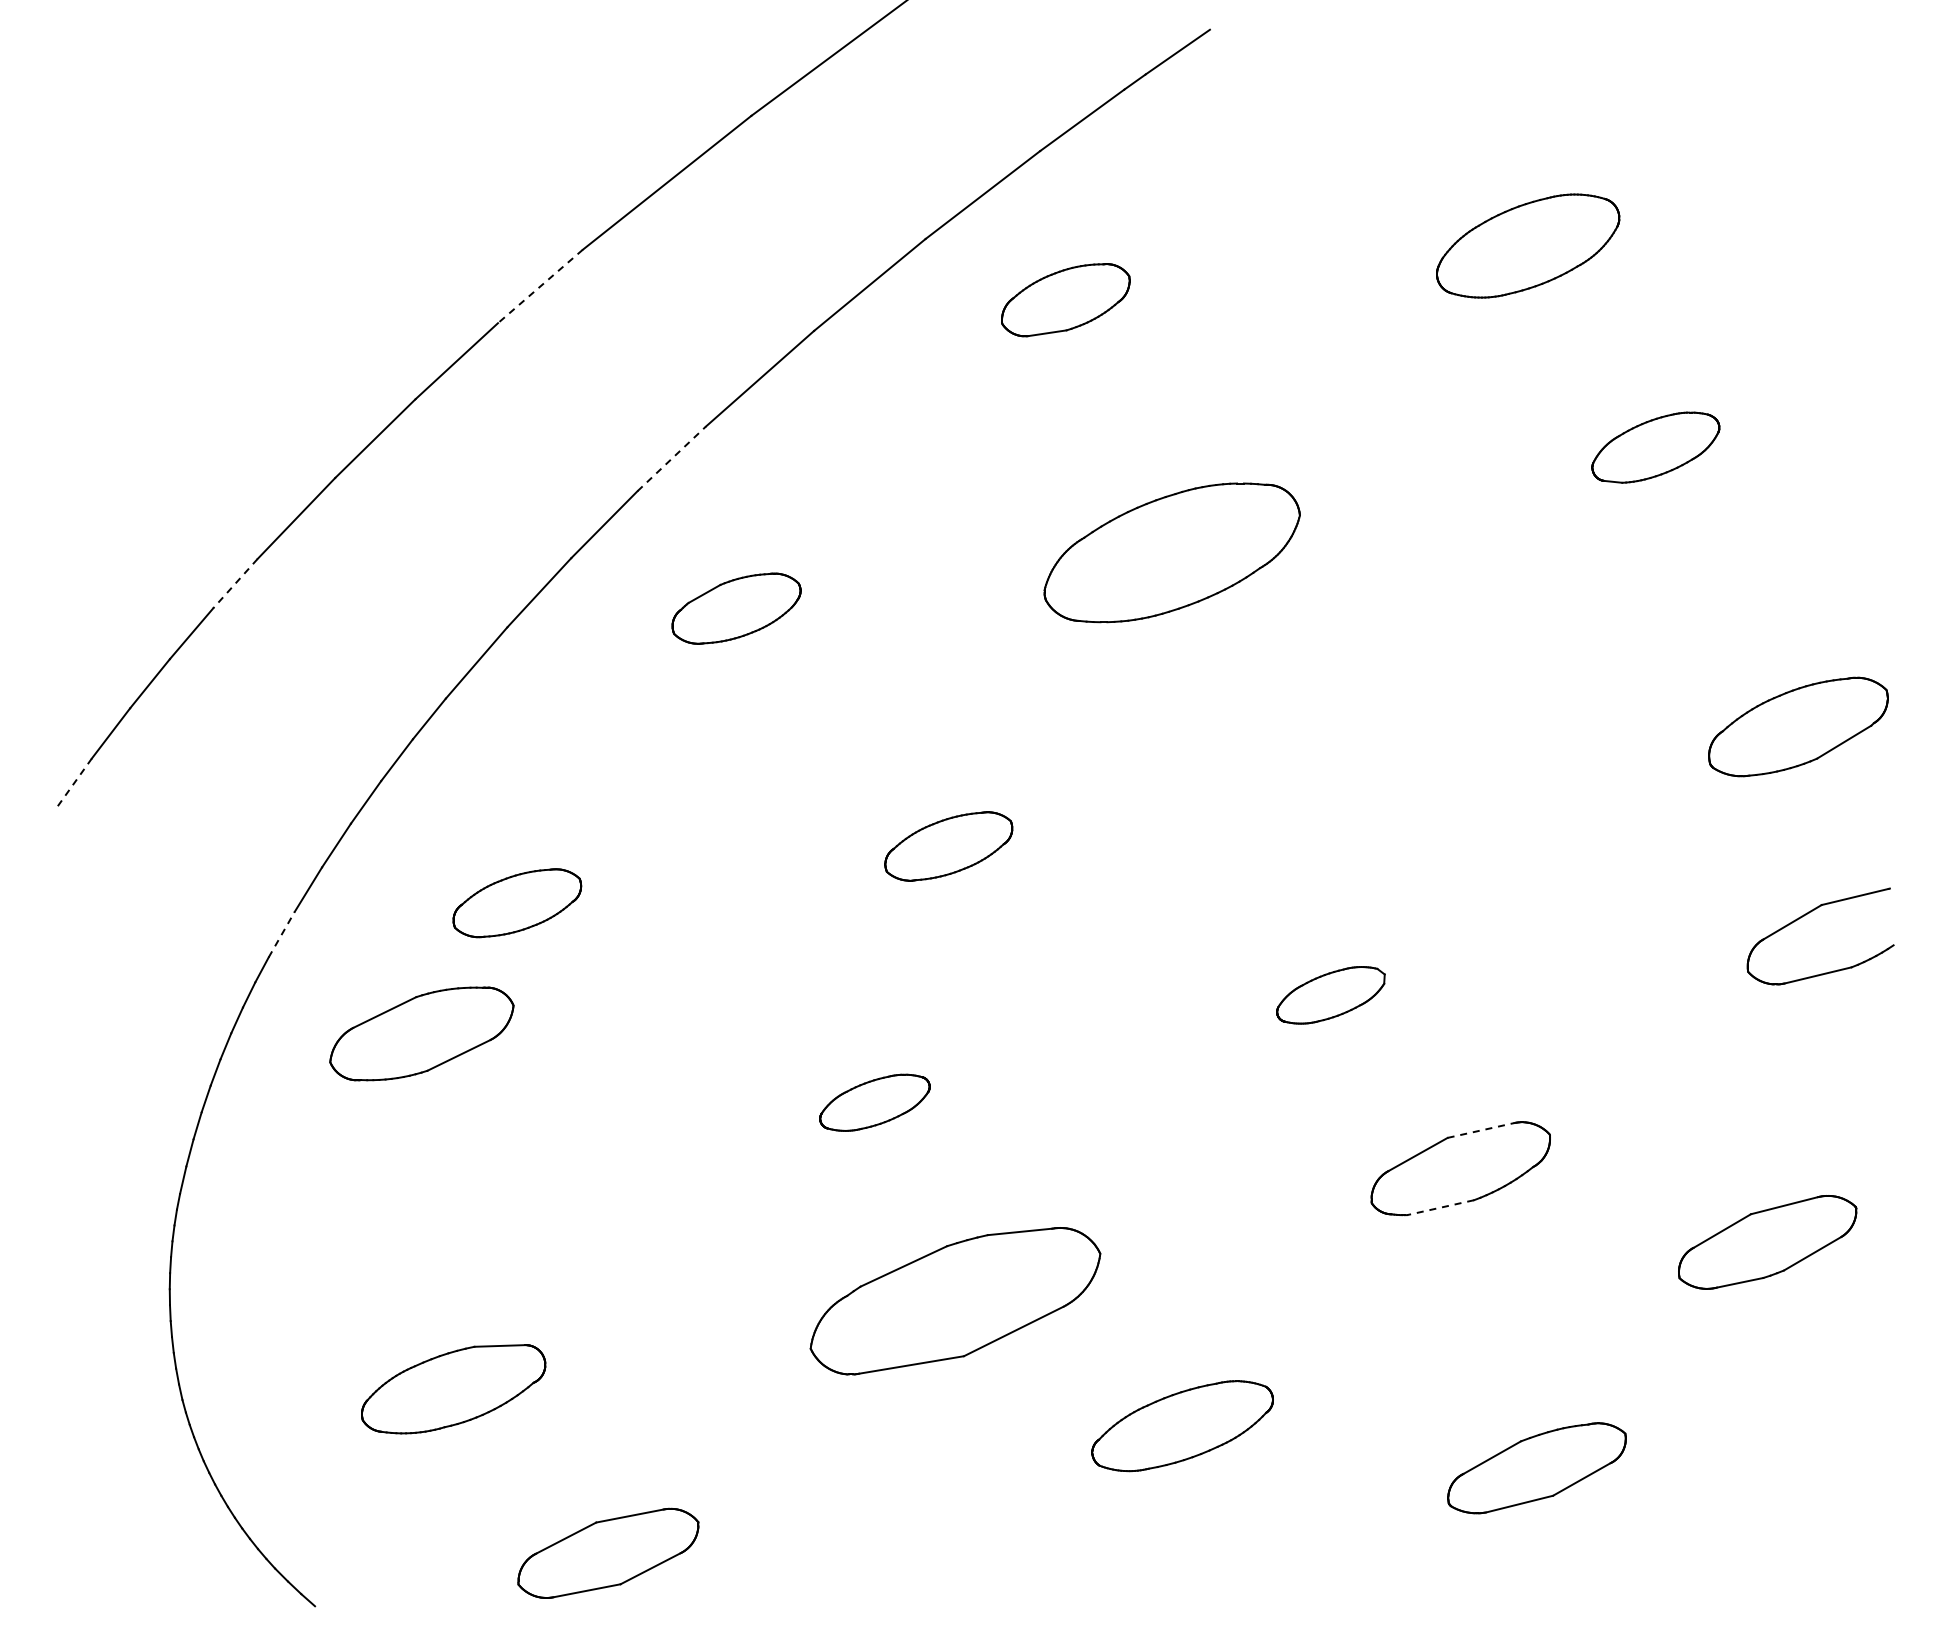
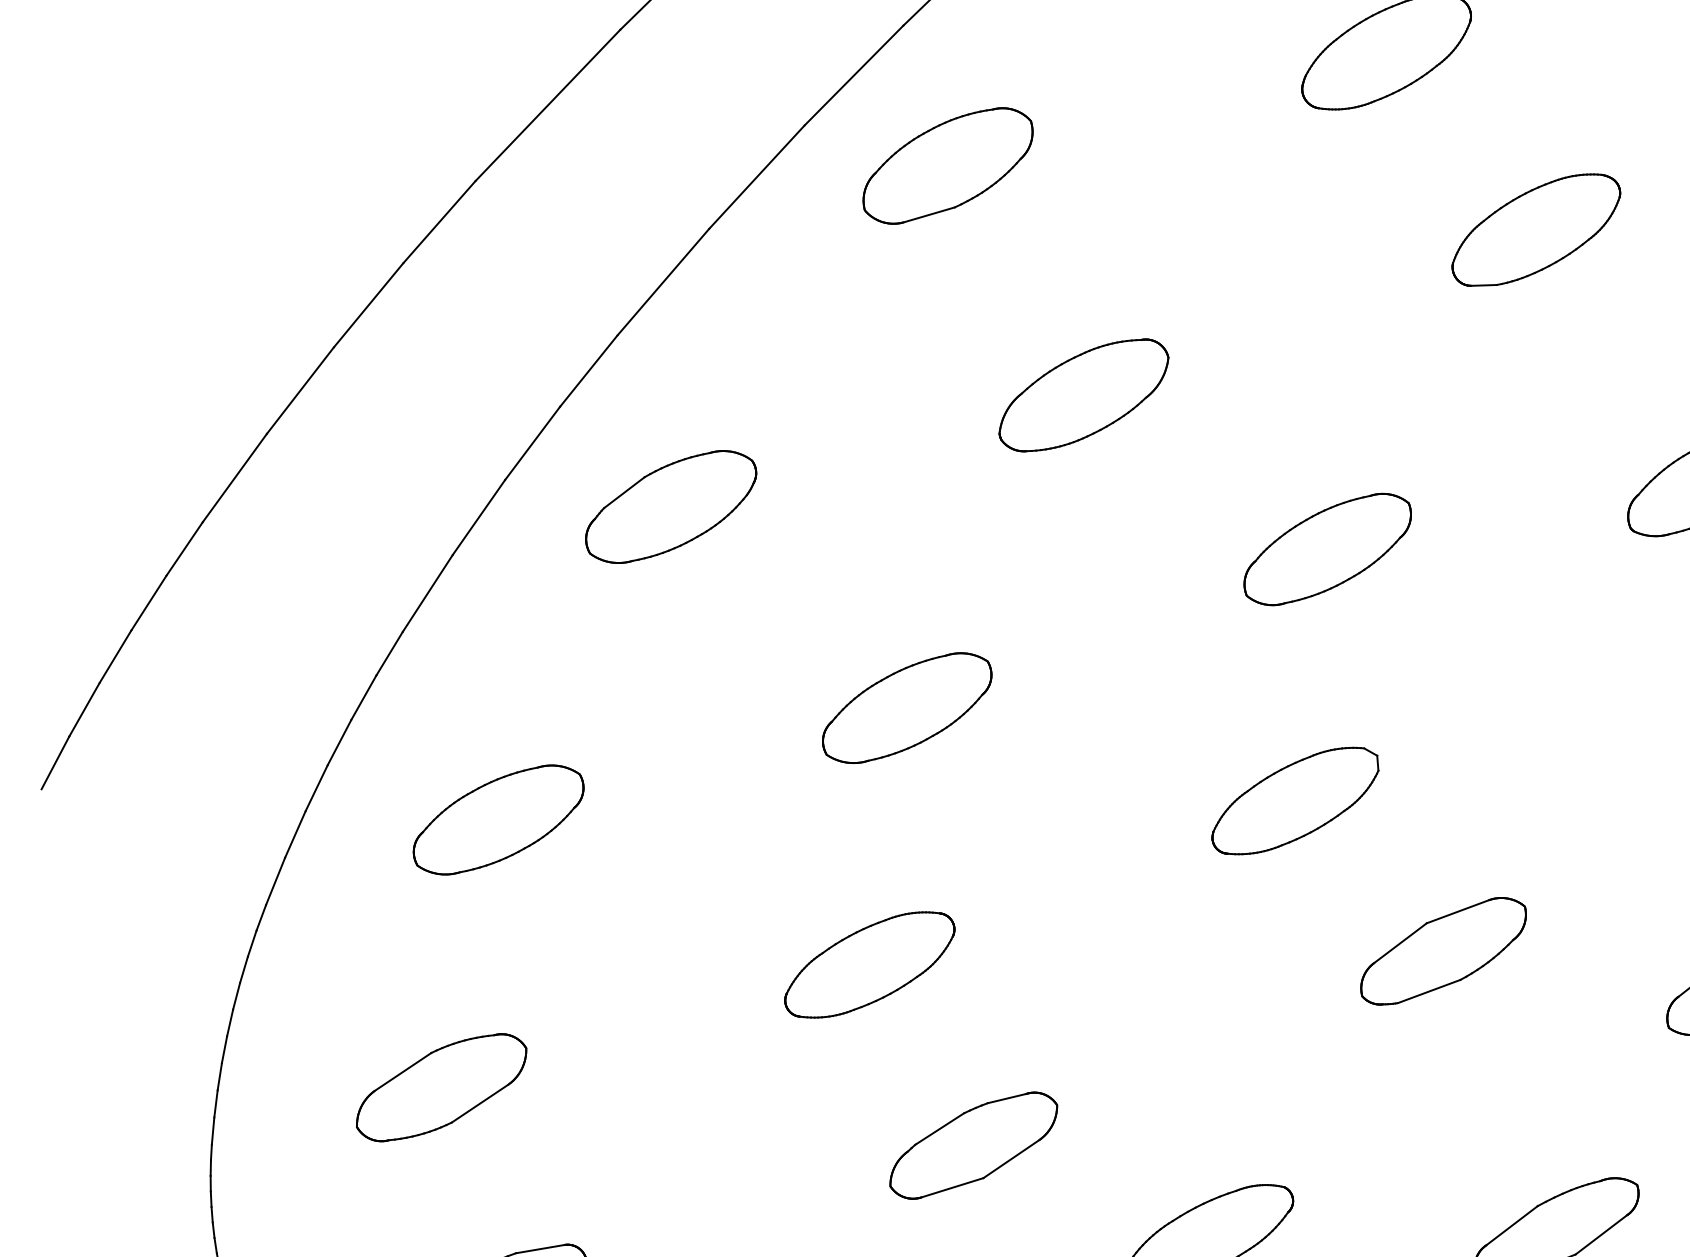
line: (540, 286) -> (439, 222), dashed -> solid
part: (1065, 299) -> (947, 165), size x1.43
part: (1655, 447) -> (1536, 230), size x1.43
line: (672, 458) -> (589, 370), dashed -> solid
part: (1172, 552) -> (1084, 395), size x0.71
line: (235, 584) -> (184, 549), dashed -> solid
part: (736, 608) -> (671, 506), size x1.43
part: (1398, 743) -> (1327, 549), added
line: (74, 783) -> (55, 762), dashed -> solid
part: (948, 846) -> (906, 708), size x1.43
part: (517, 902) -> (498, 819), size x1.43
line: (281, 934) -> (275, 881), dashed -> solid
part: (1330, 995) -> (1295, 801), size x1.67
part: (421, 1033) -> (441, 1087), moved
part: (874, 1102) -> (869, 964), size x1.67
line: (1481, 1130) -> (1458, 911), dashed -> solid
line: (1440, 1207) -> (1429, 991), dashed -> solid
part: (955, 1300) -> (973, 1145), size x0.62

